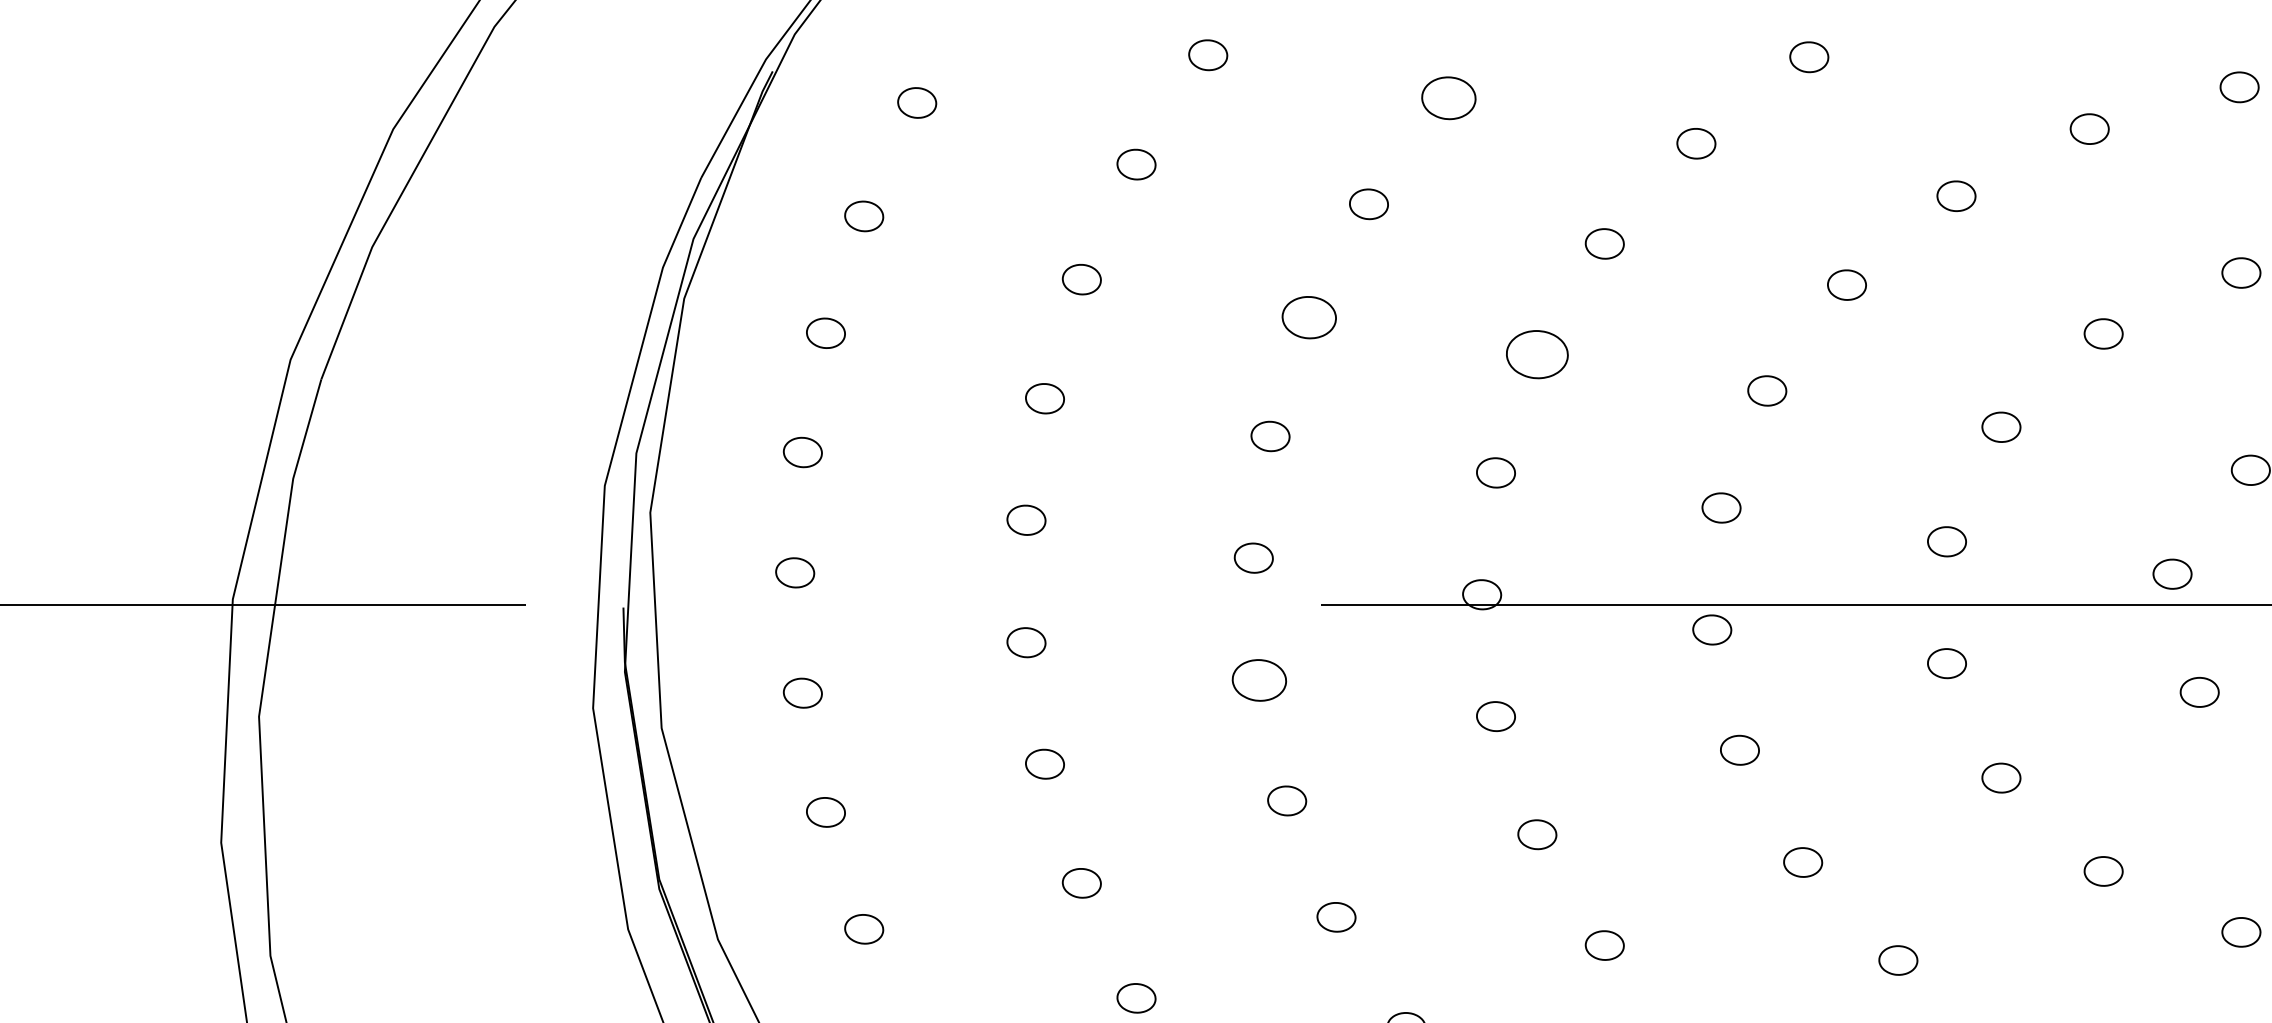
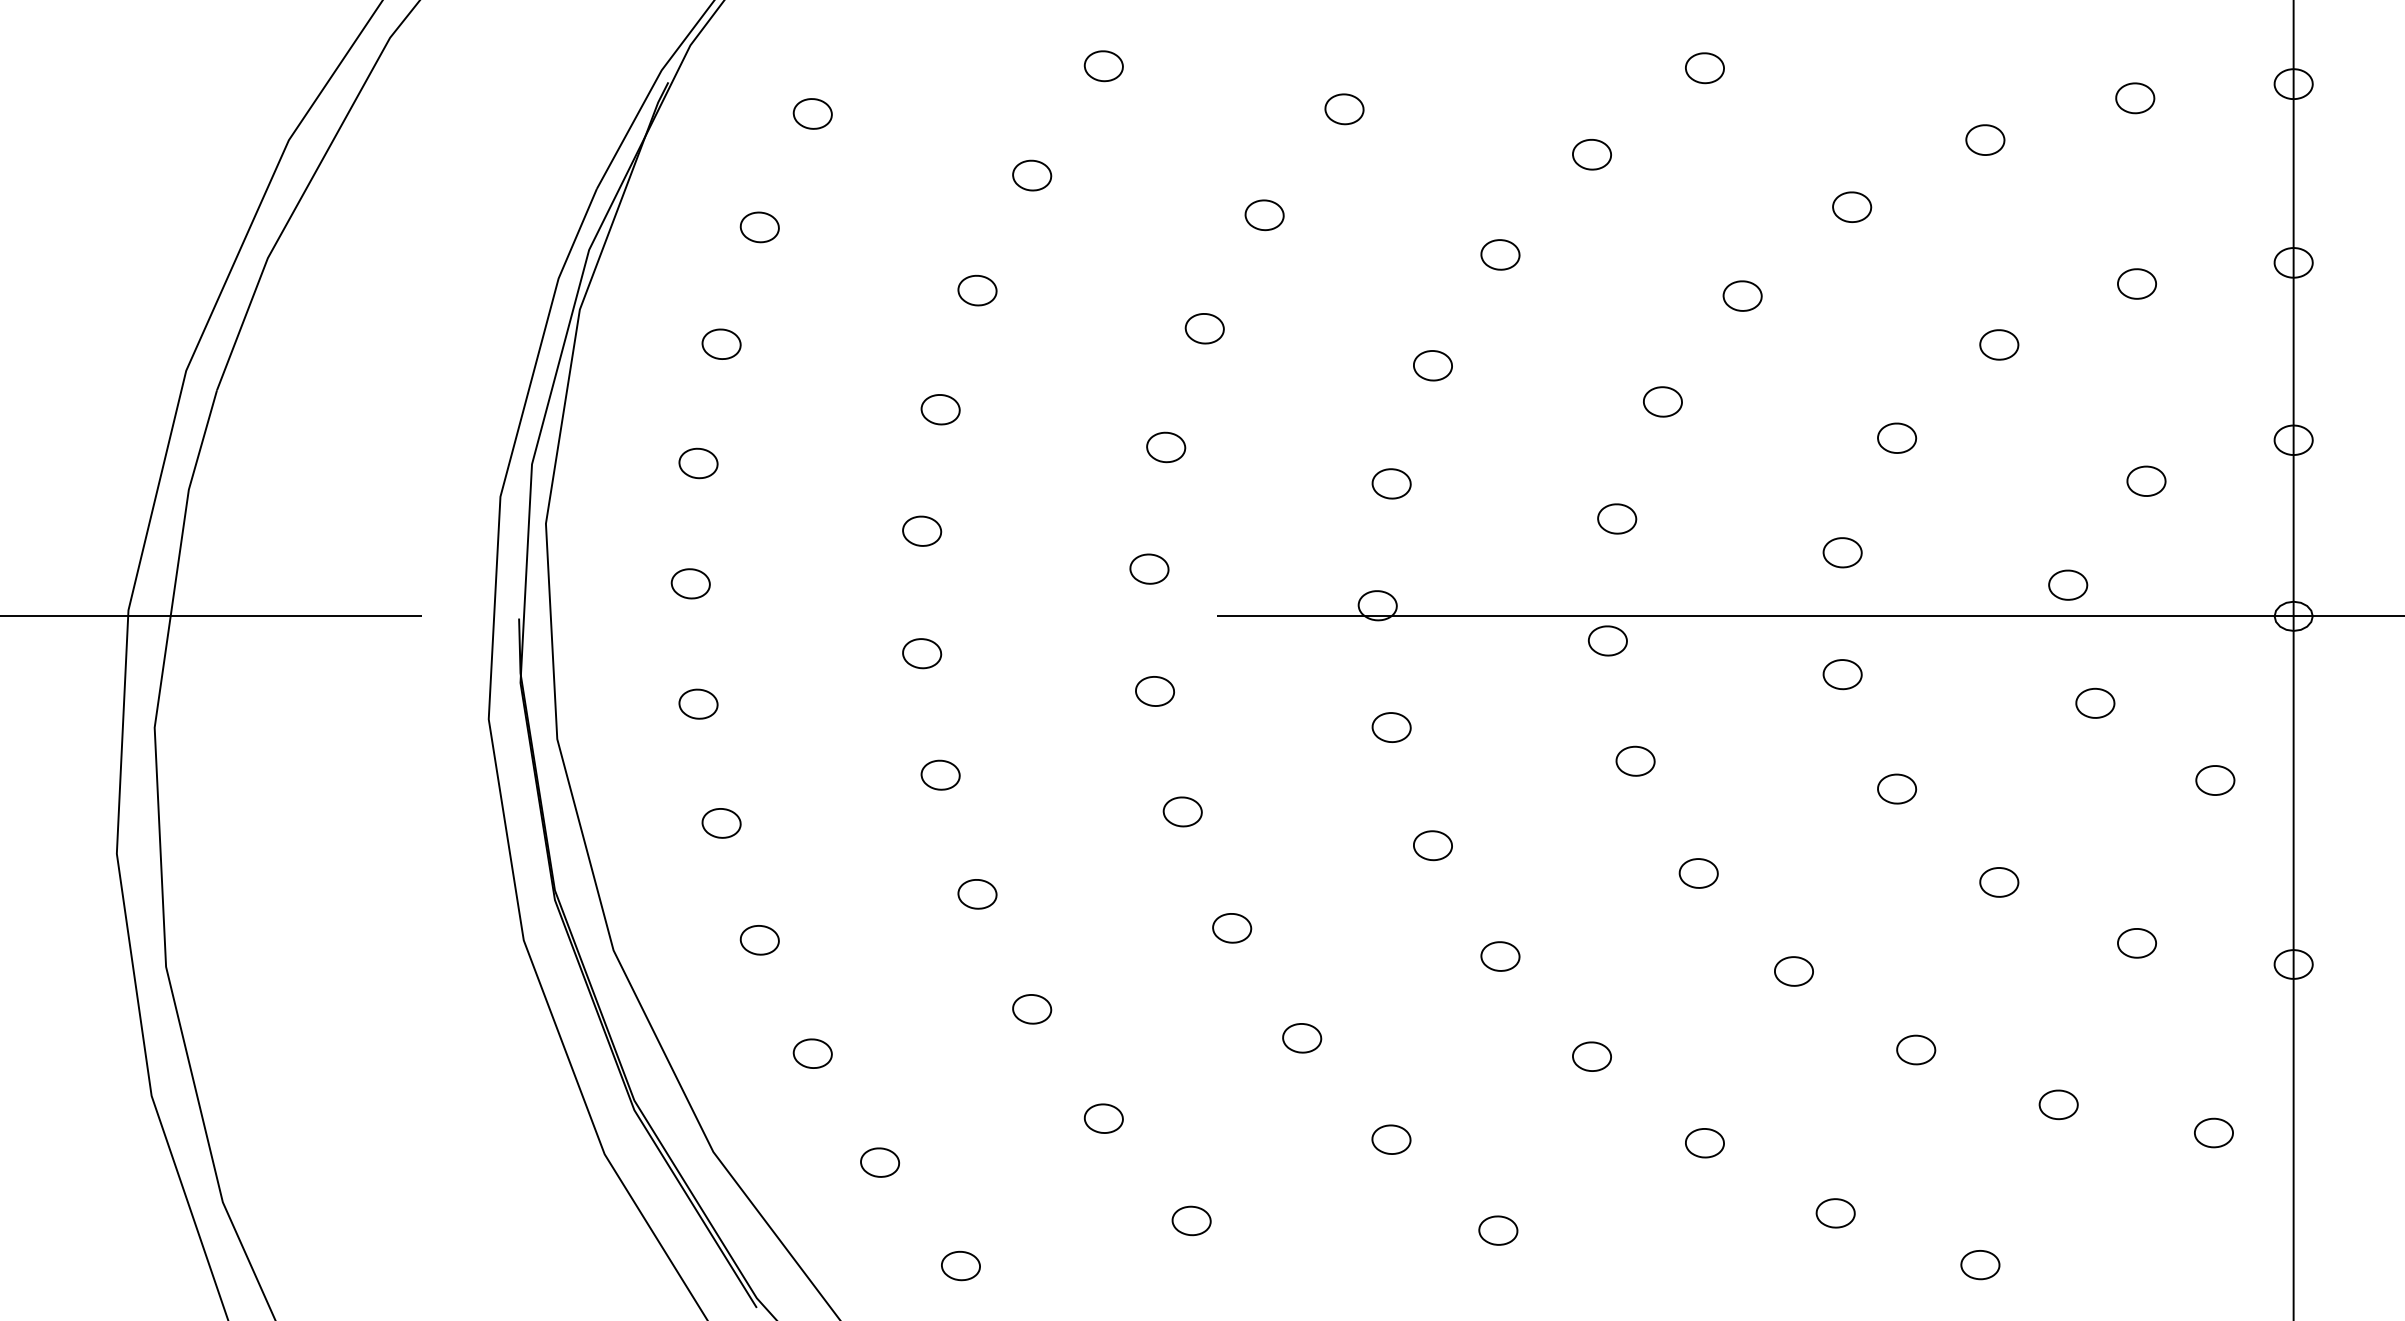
part: (1448, 98) -> (1344, 109), size x0.71
part: (1308, 317) -> (1204, 328), size x0.71
part: (1536, 354) -> (1432, 365), size x0.62
part: (1258, 680) -> (1154, 691), size x0.71

